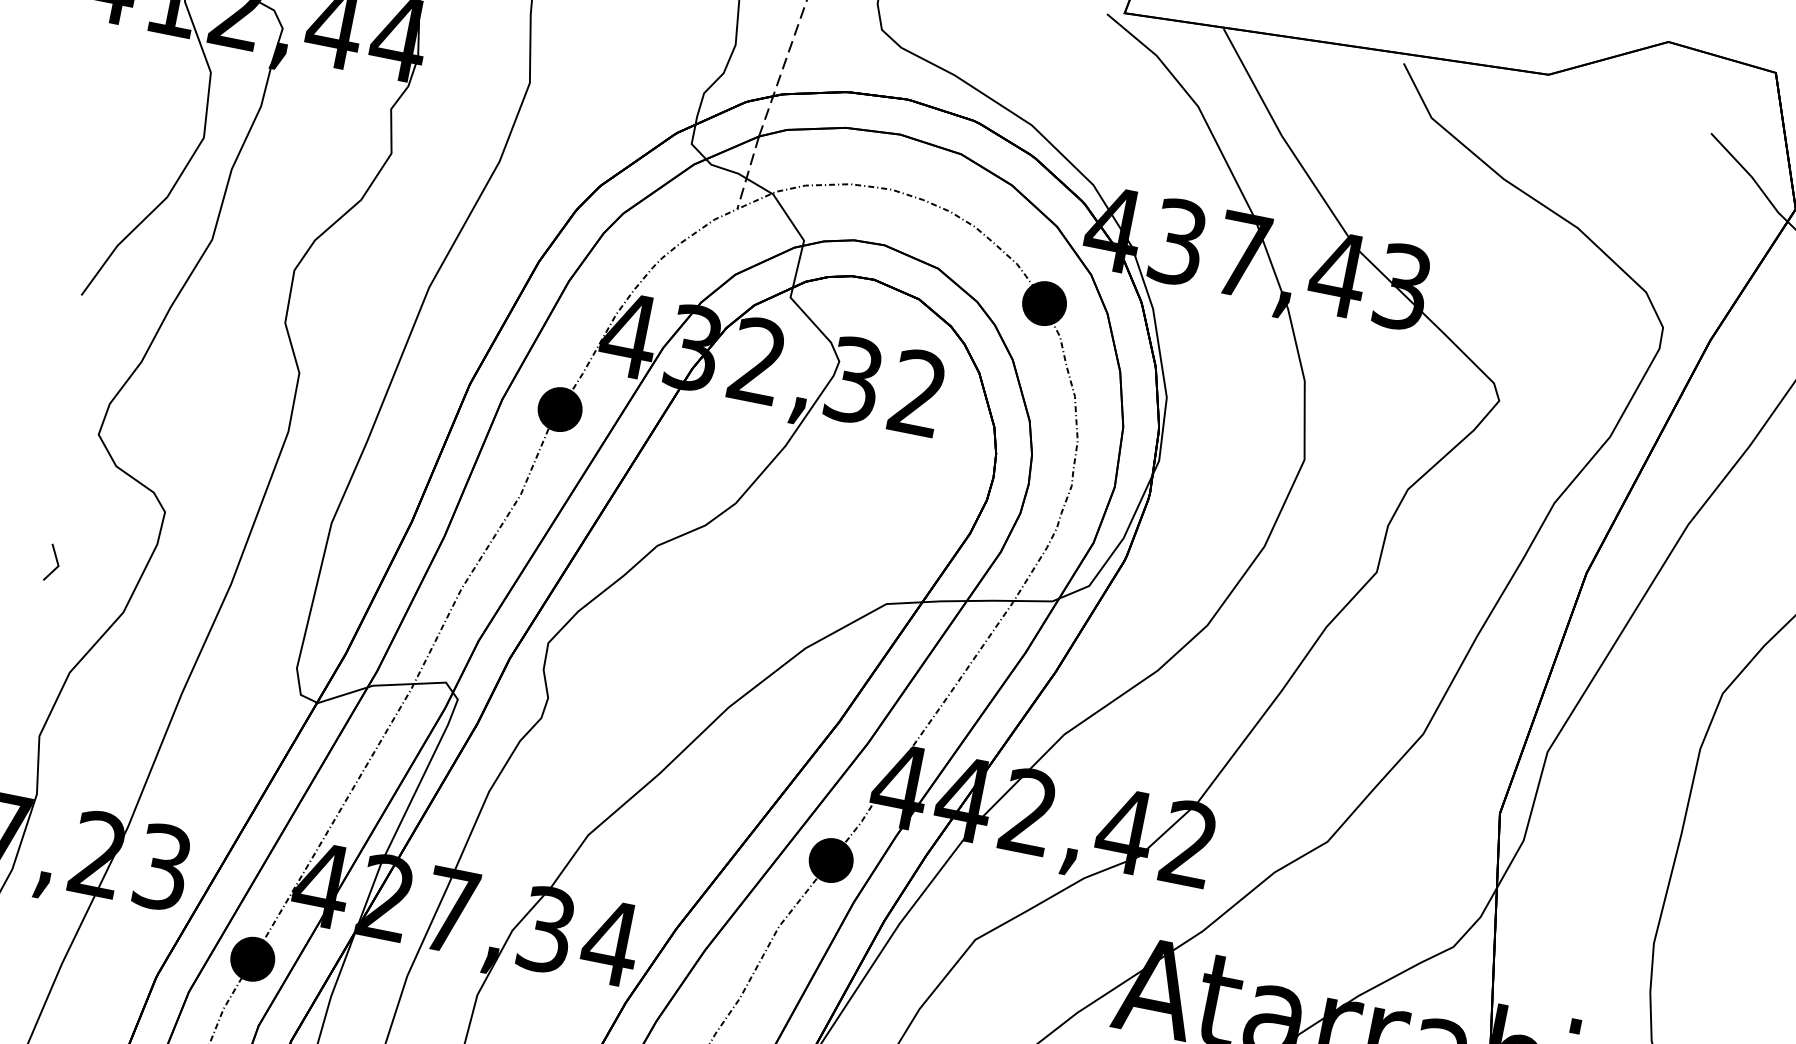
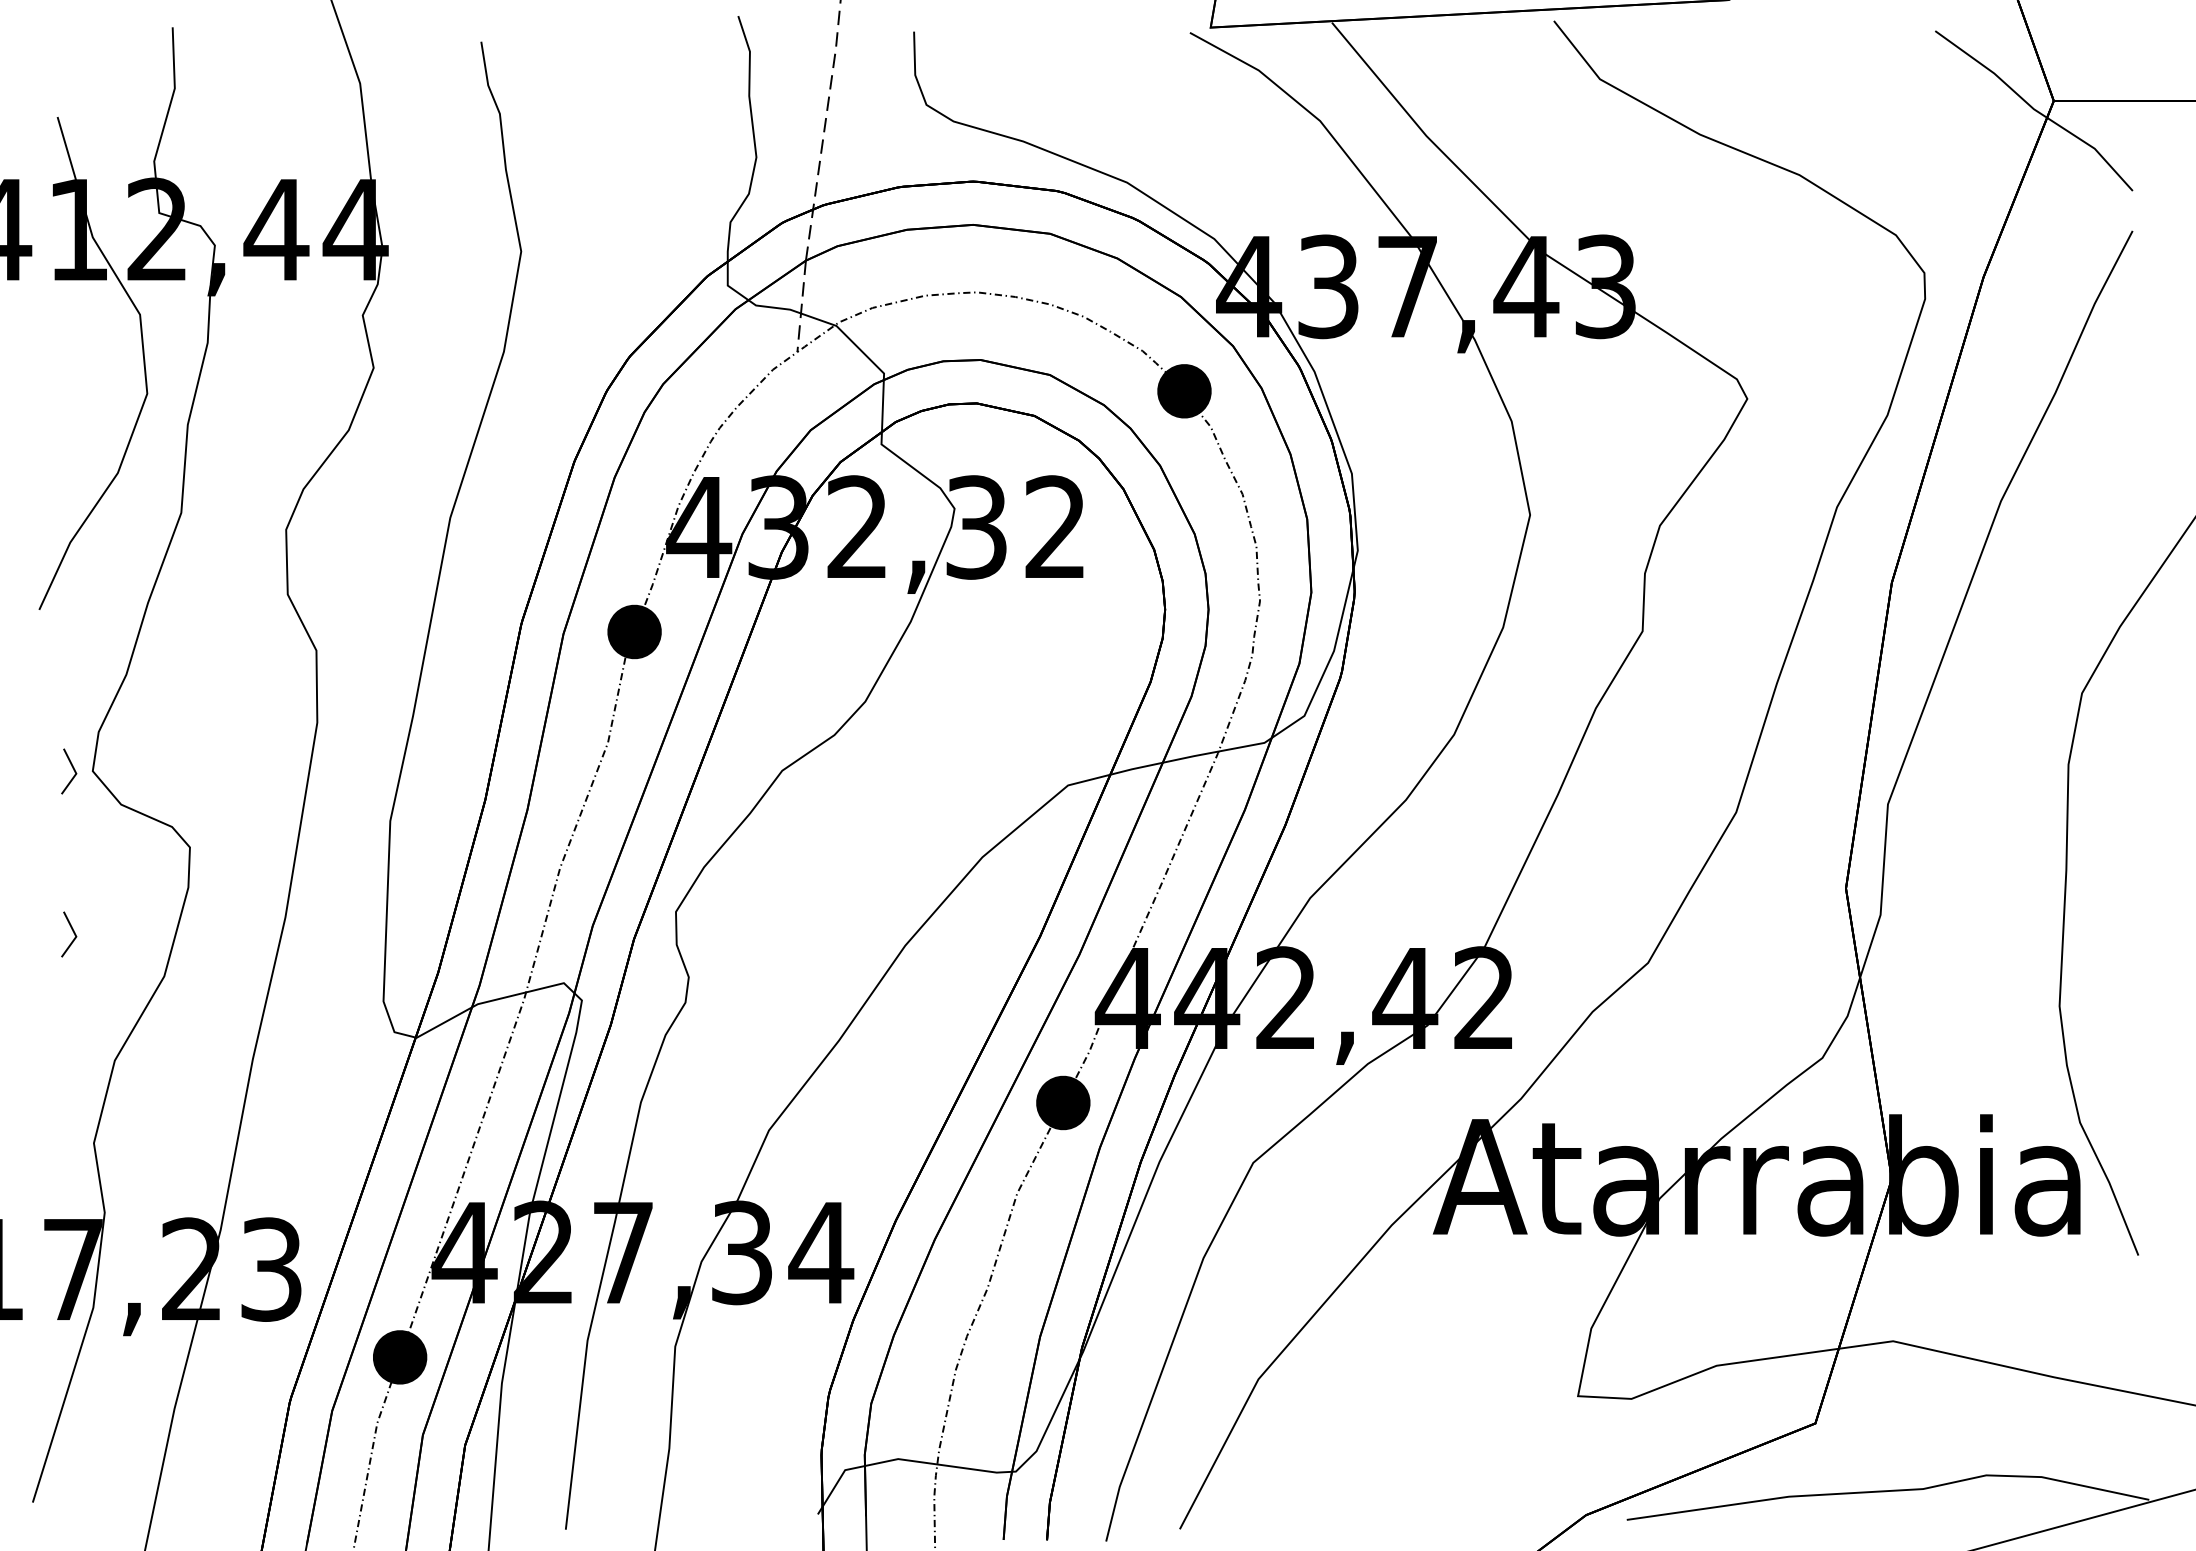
line: (83, 430) -> (73, 770), added

